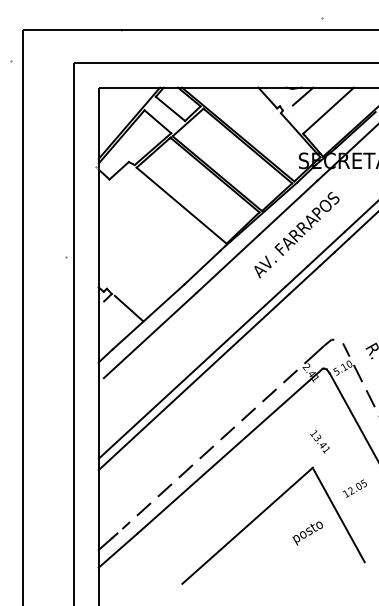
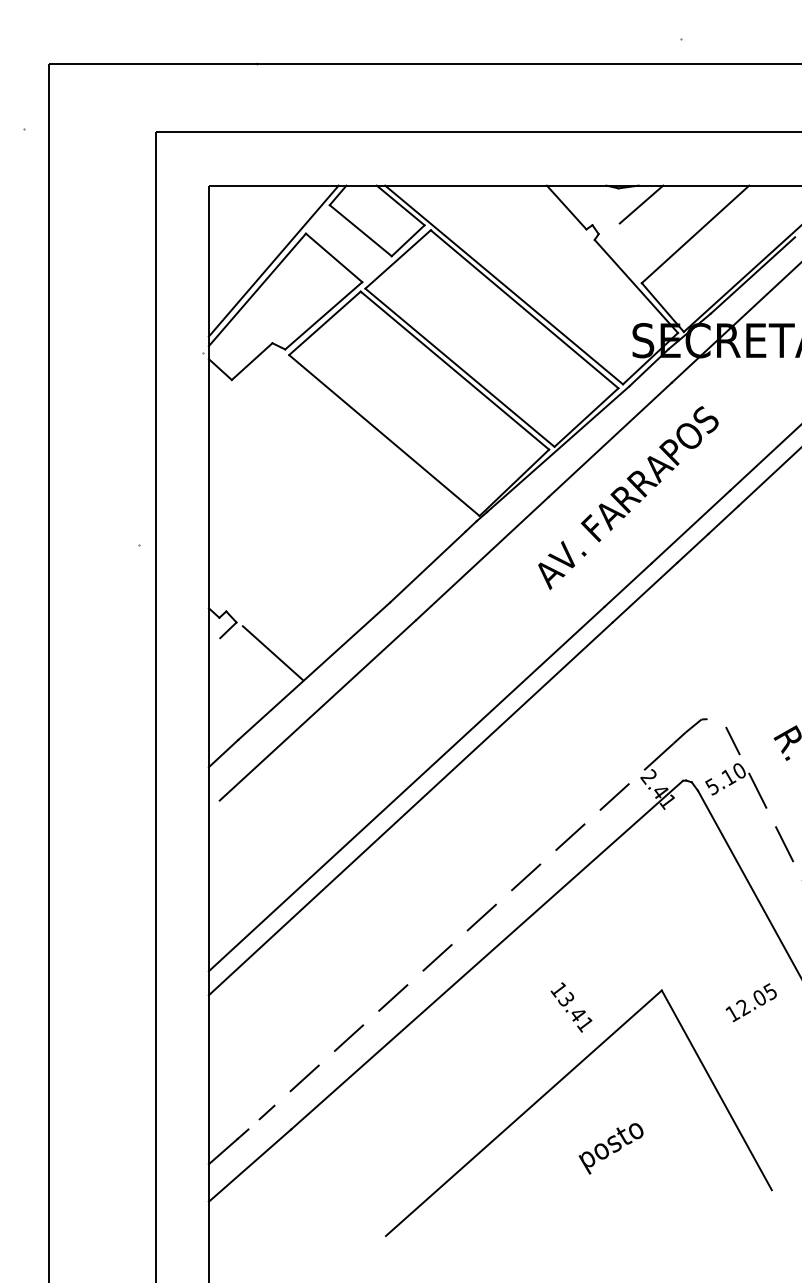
text: (319, 441) -> (570, 1006), moved
text: (354, 488) -> (750, 1002), moved
text: (307, 533) -> (610, 1148), moved

